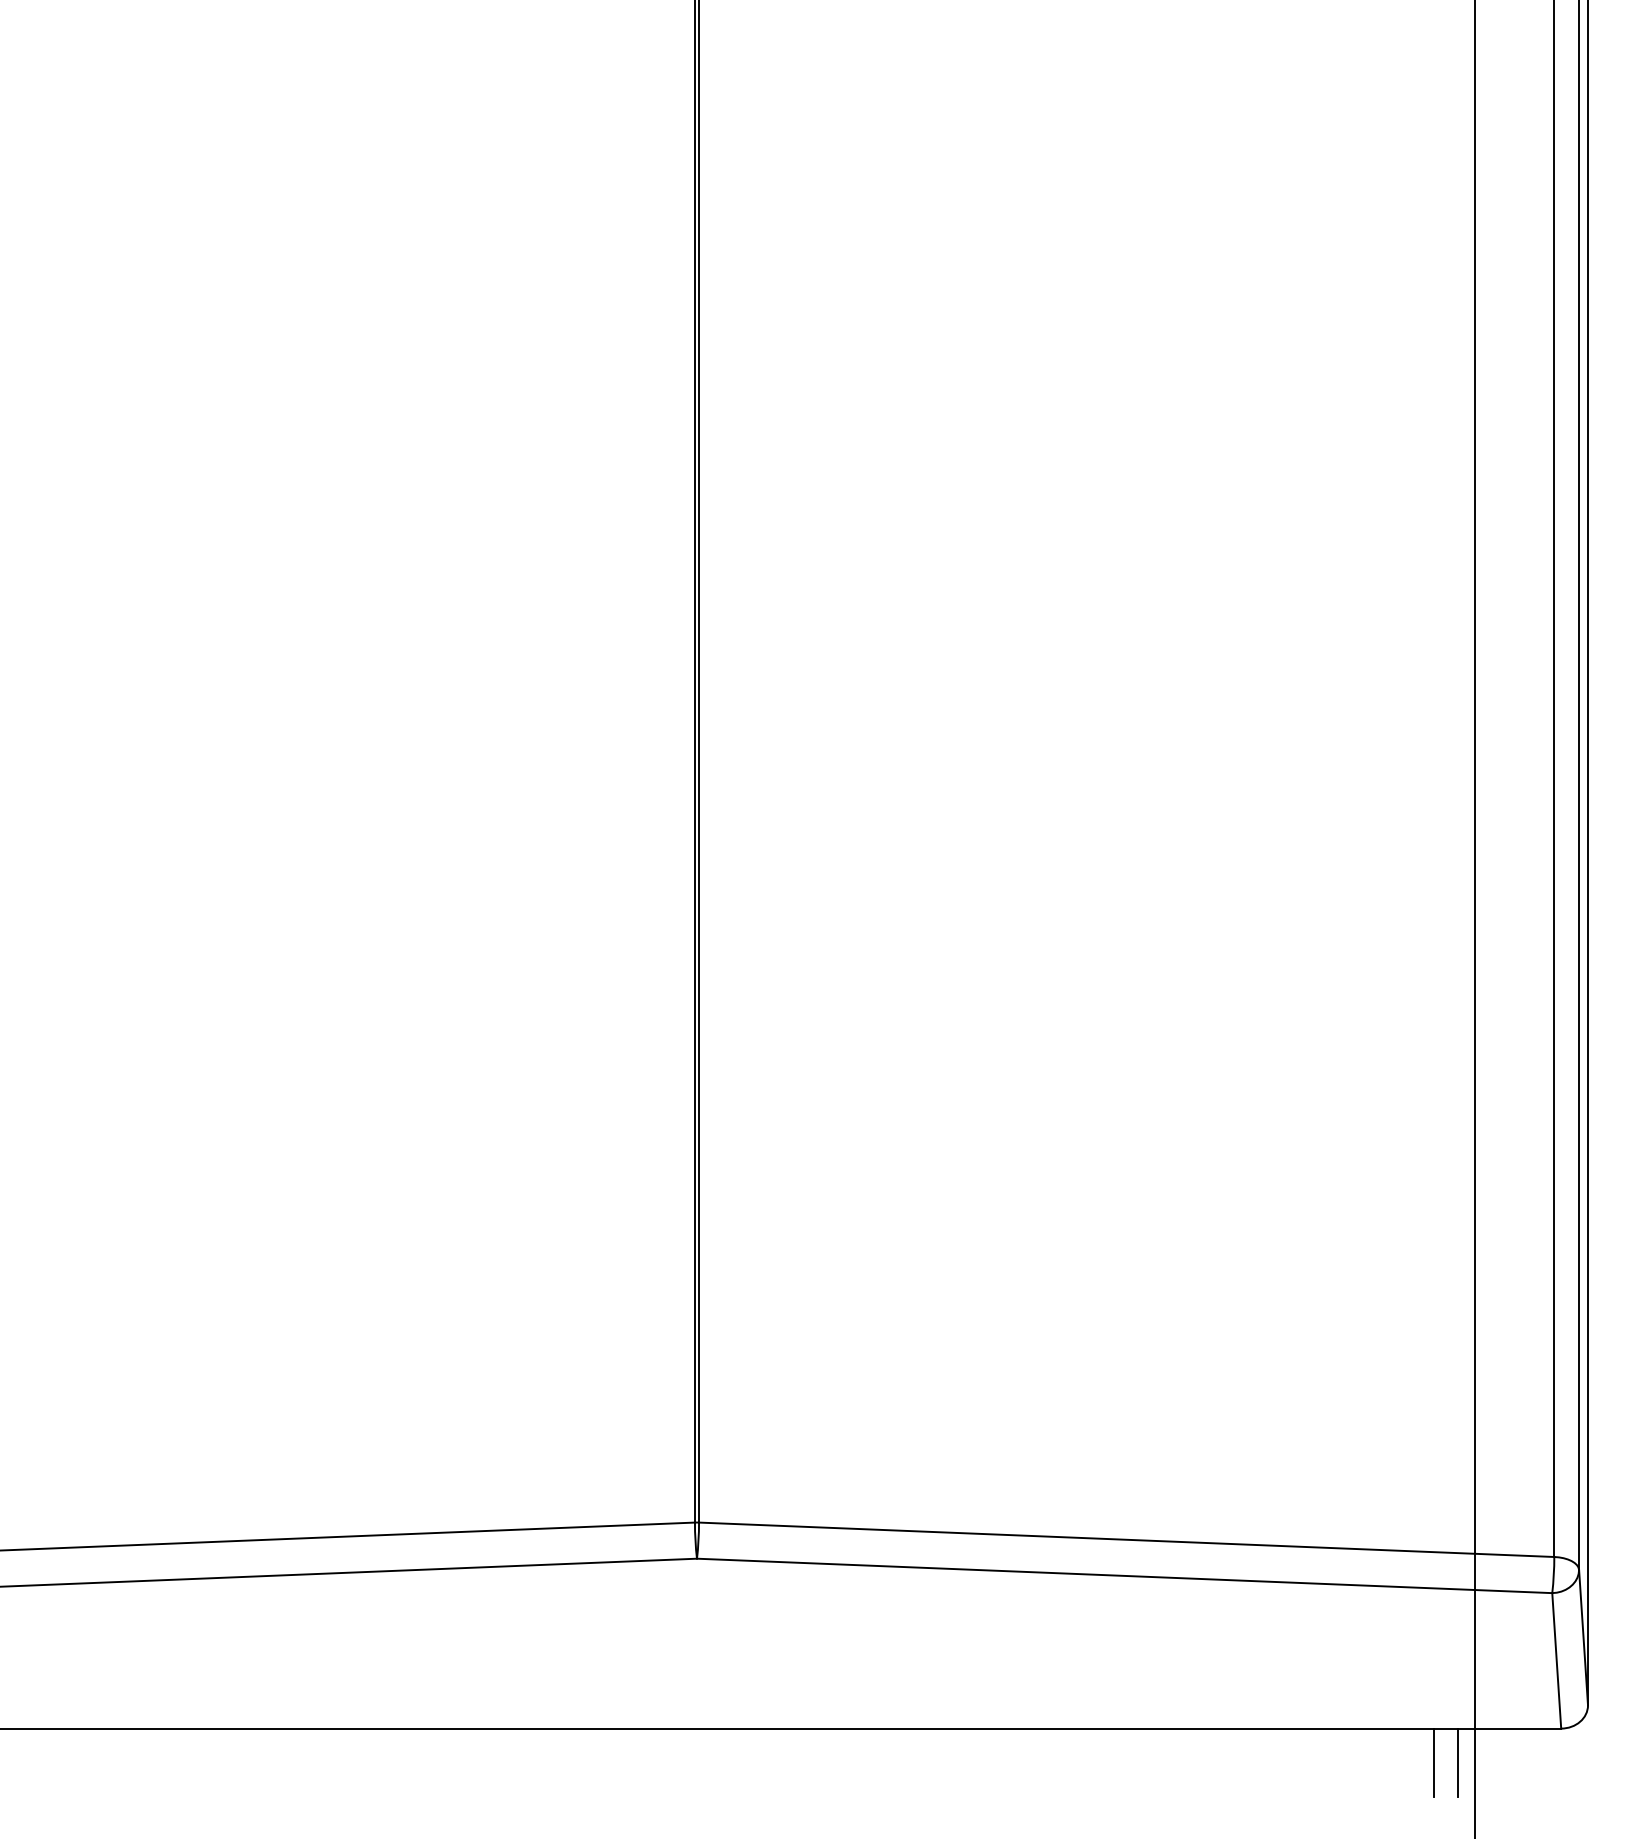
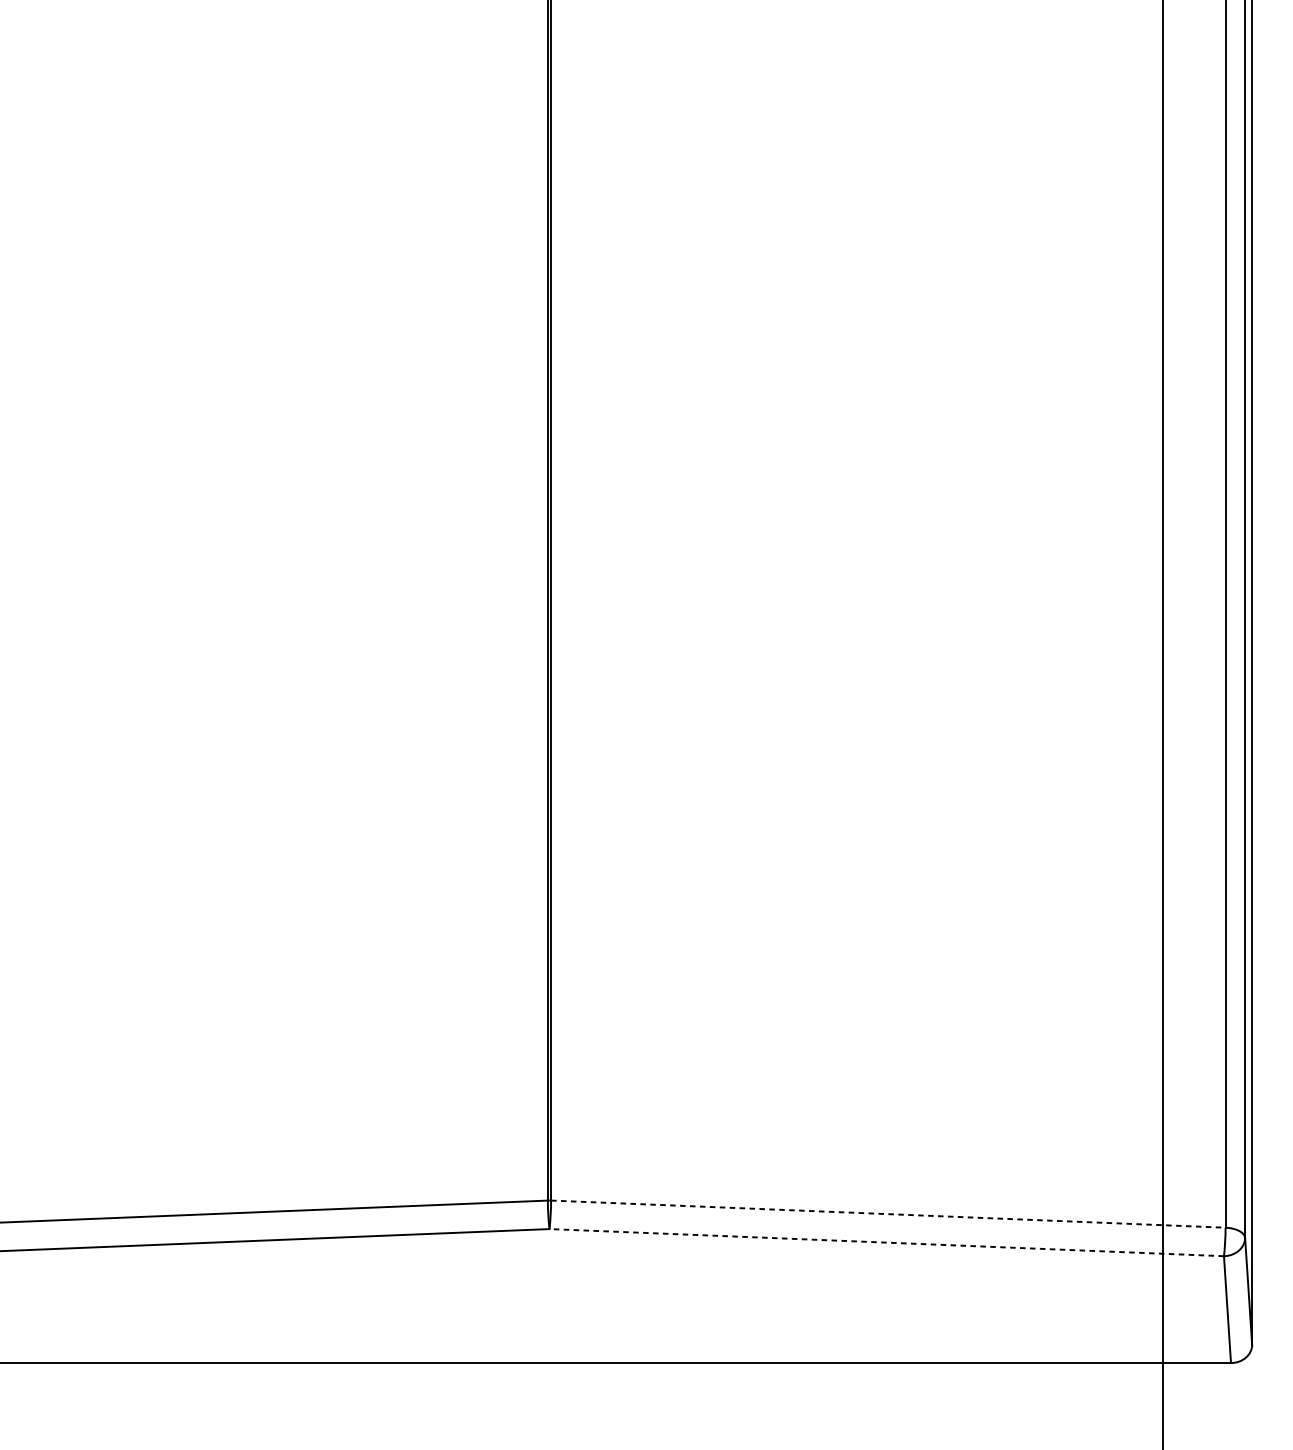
line: (1126, 1539) -> (888, 1213), solid -> dashed
line: (1124, 1575) -> (886, 1242), solid -> dashed
line: (1433, 1762) -> (1130, 1389), removed
line: (1458, 1762) -> (1150, 1389), removed

